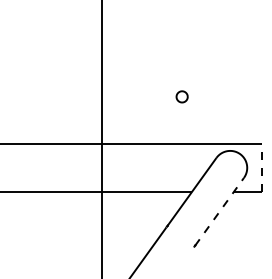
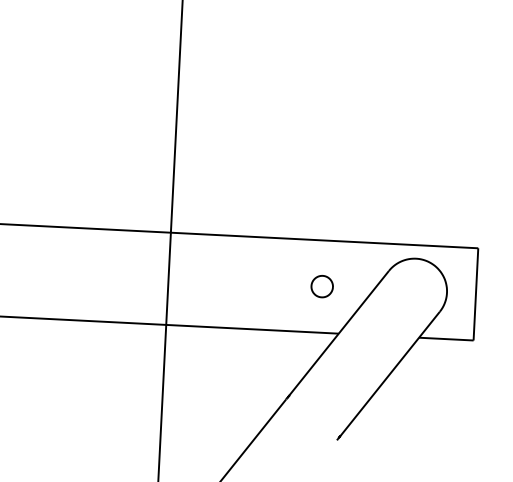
part: (181, 96) -> (321, 285), moved
line: (262, 167) -> (476, 293), dashed -> solid
line: (219, 211) -> (389, 373), dashed -> solid

